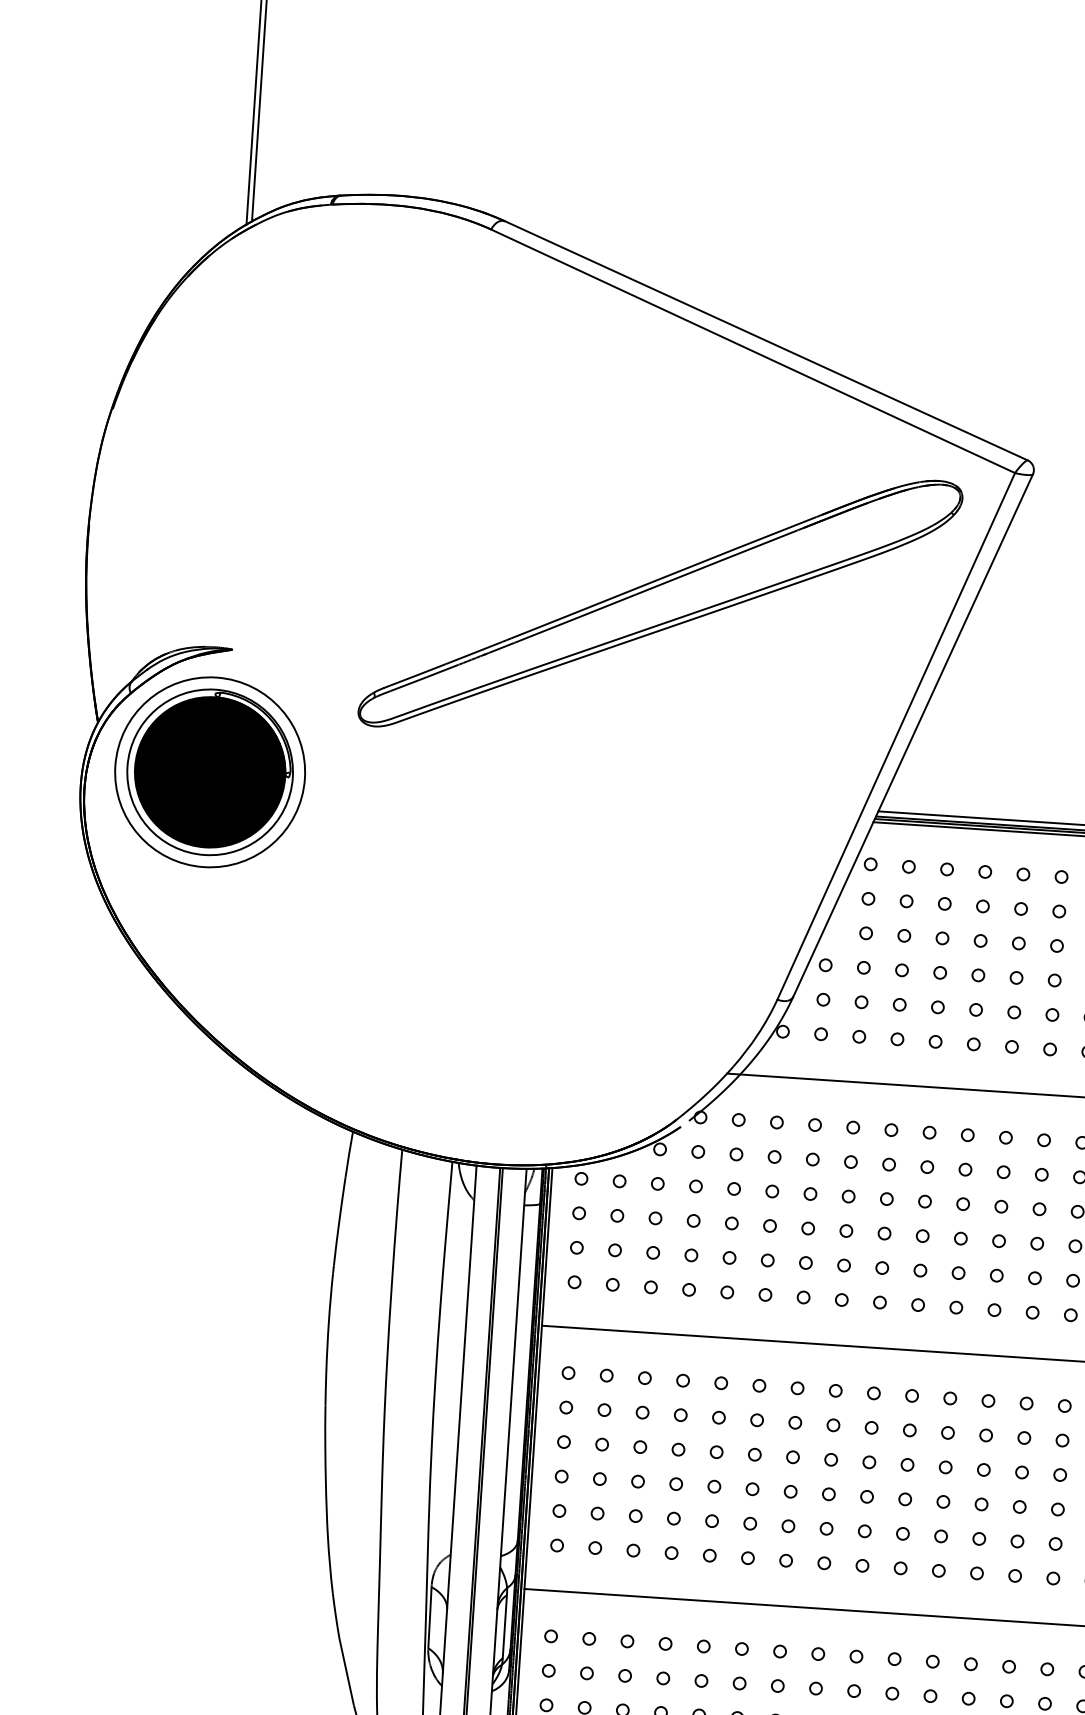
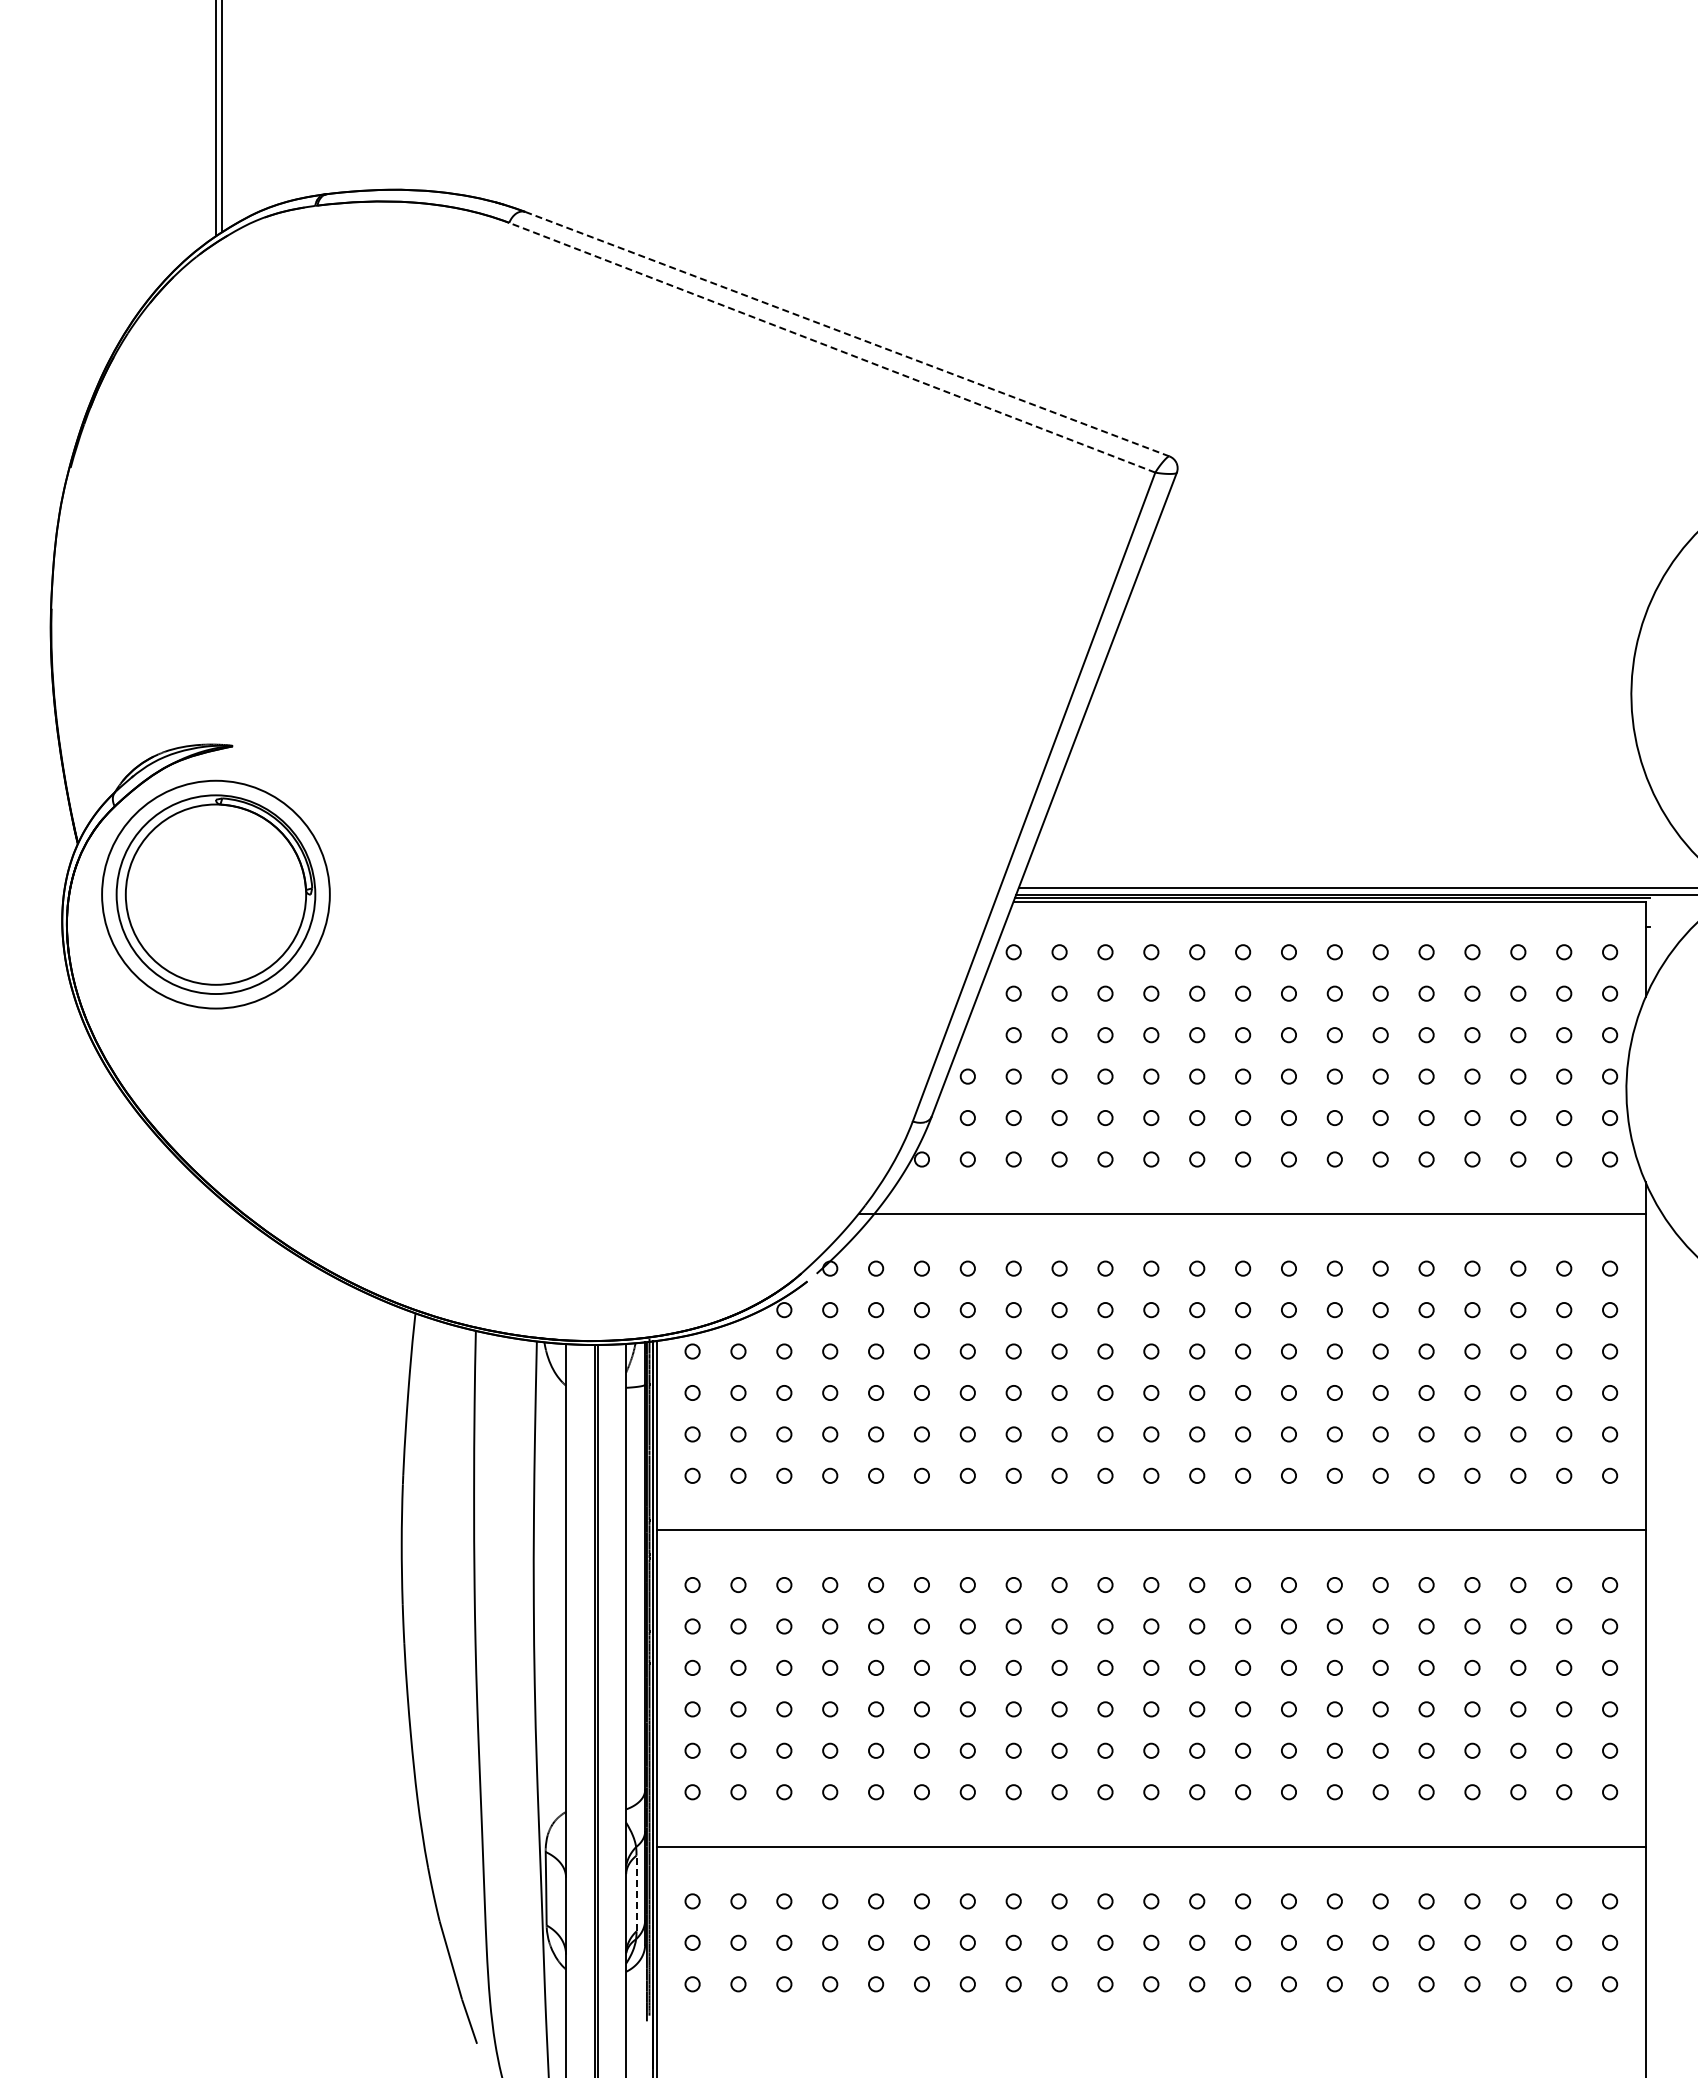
line: (766, 341) -> (847, 334), solid -> dashed
line: (752, 351) -> (831, 347), solid -> dashed
part: (660, 604) -> (741, 657), removed
fill: (209, 772) -> (215, 894), removed
line: (504, 1626) -> (636, 1893), solid -> dashed

